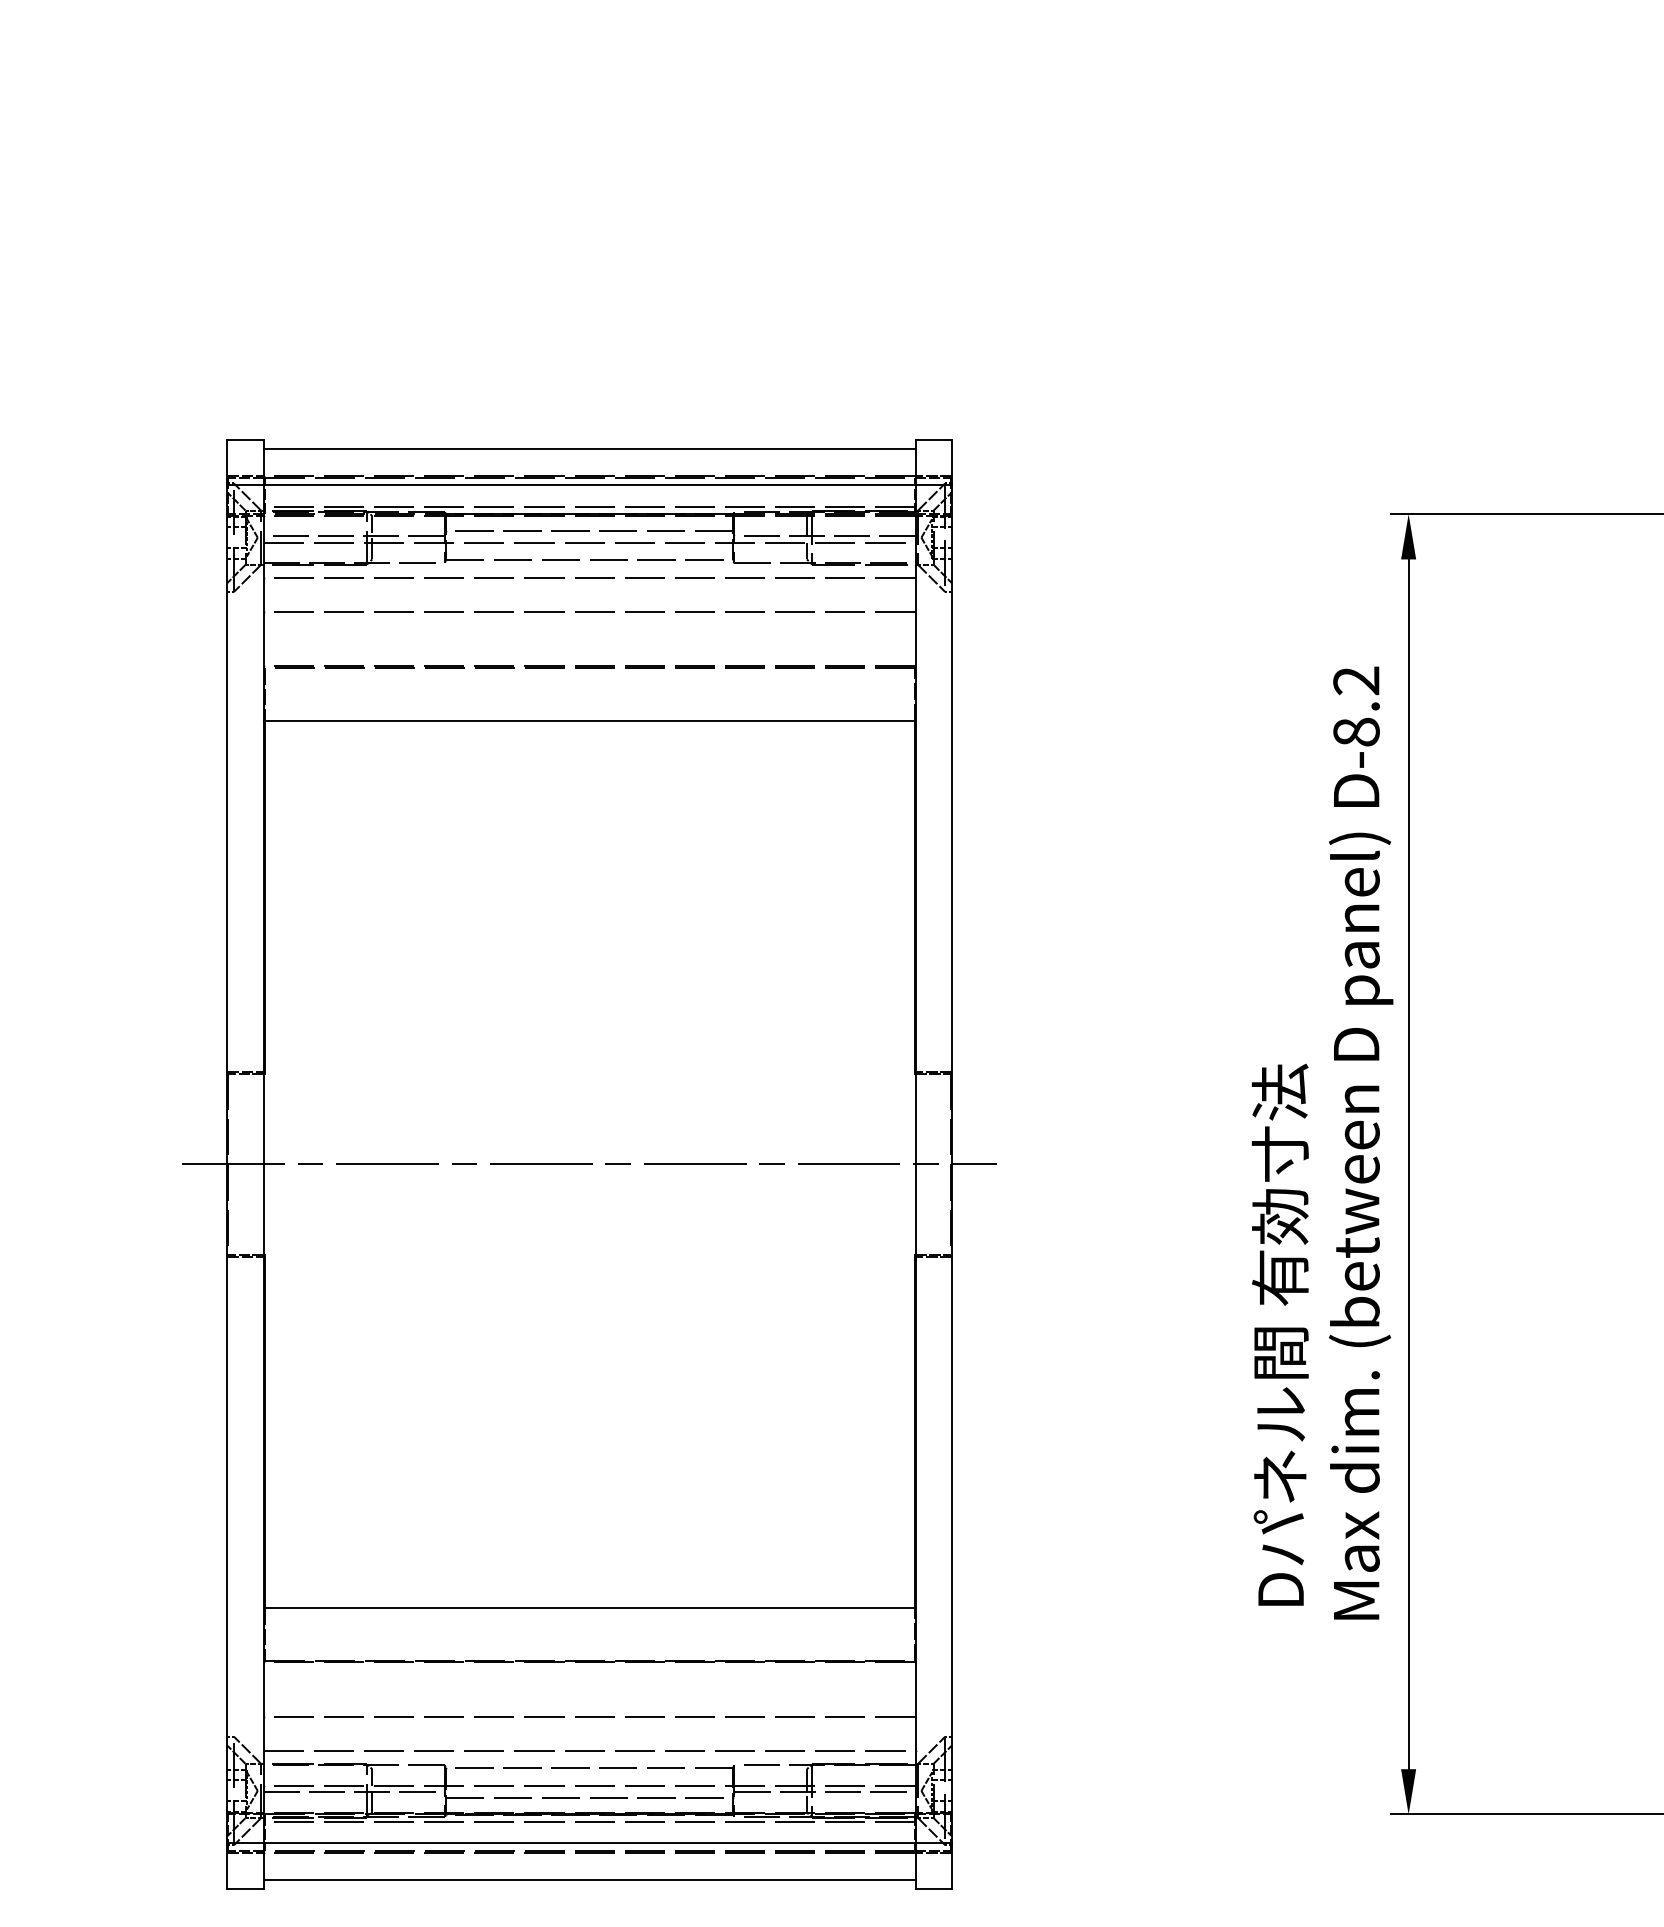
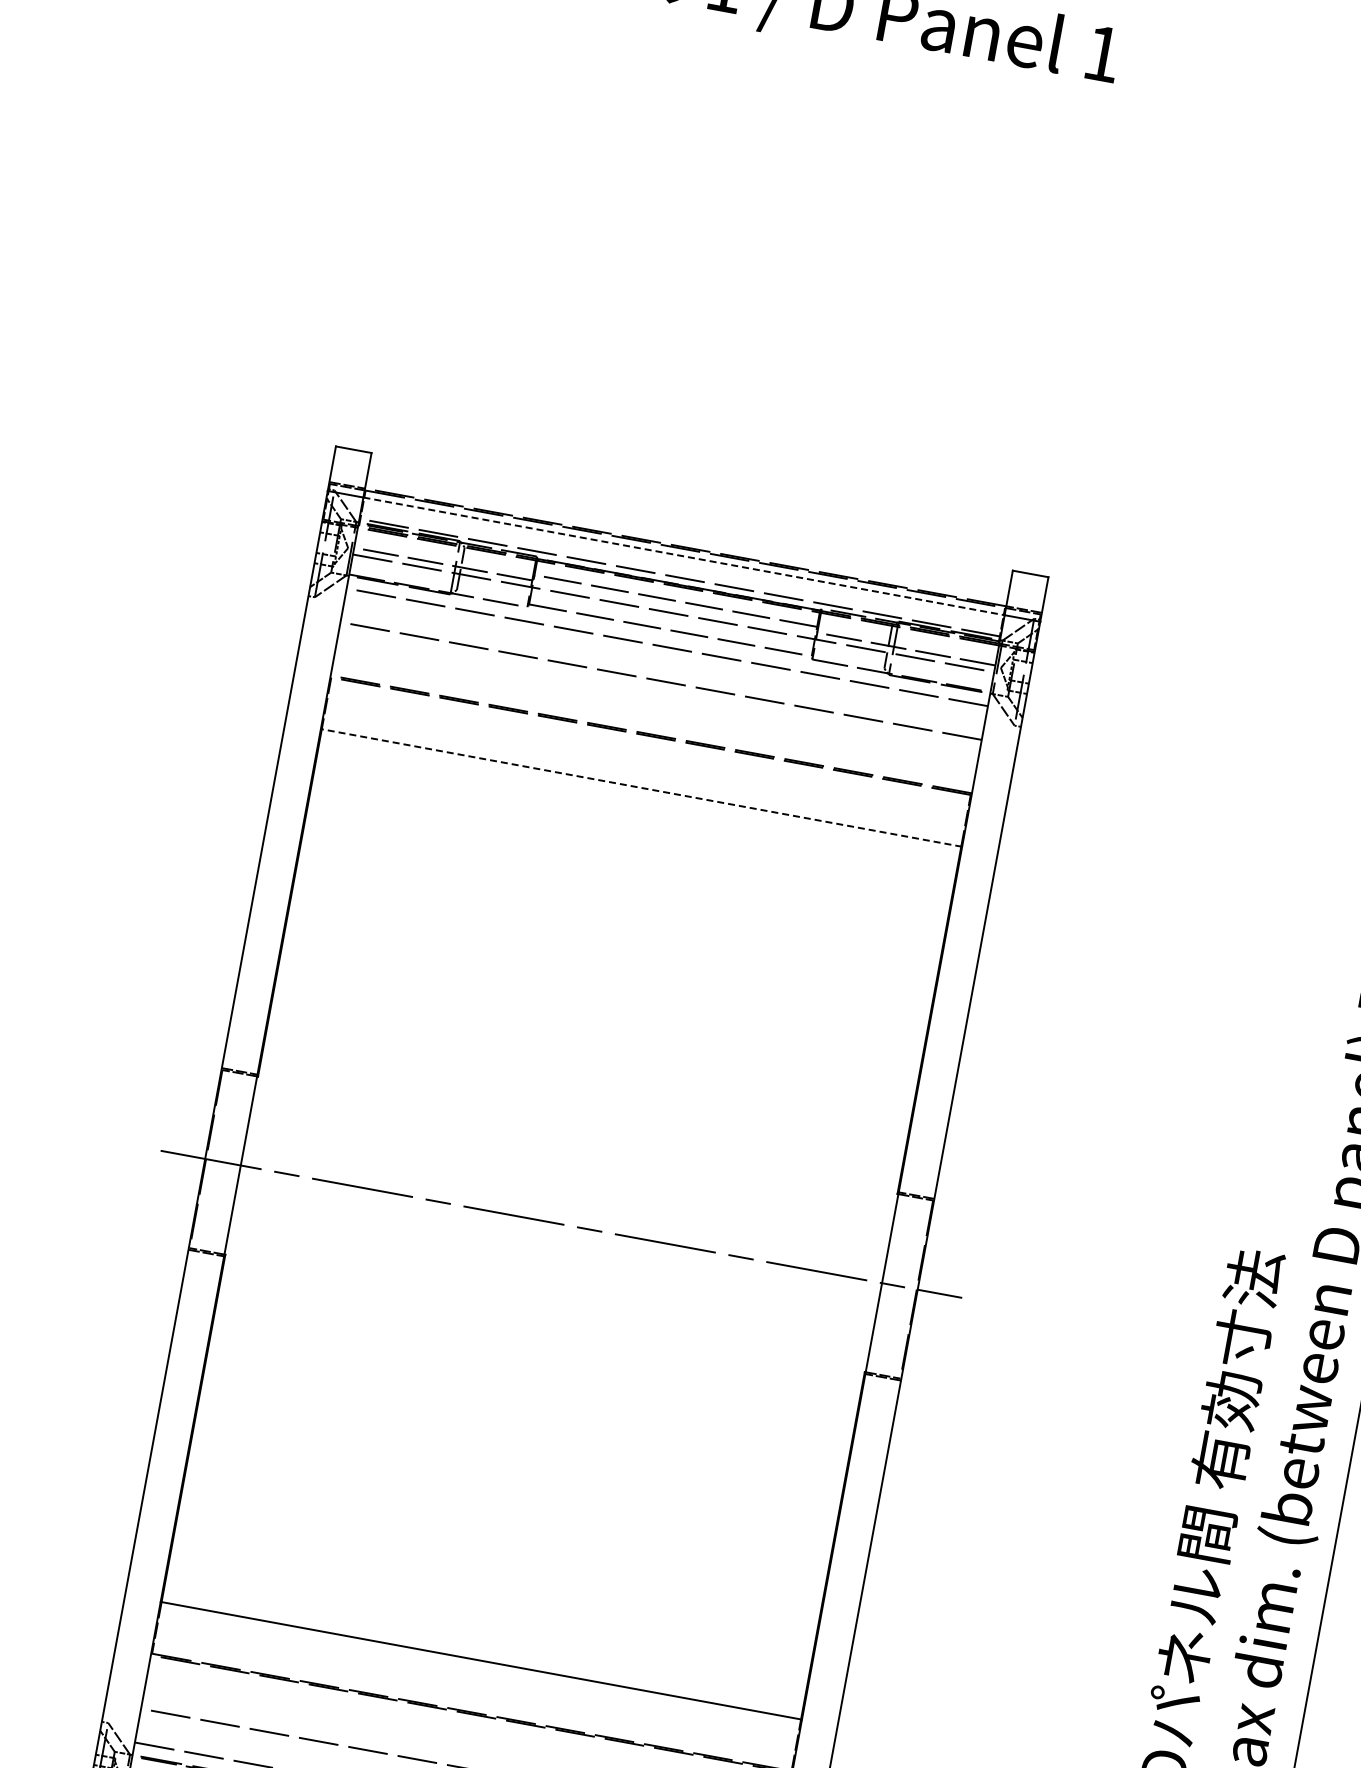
line: (589, 448) -> (690, 520), removed
line: (589, 485) -> (683, 556), solid -> dashed
line: (589, 720) -> (641, 787), solid -> dashed

